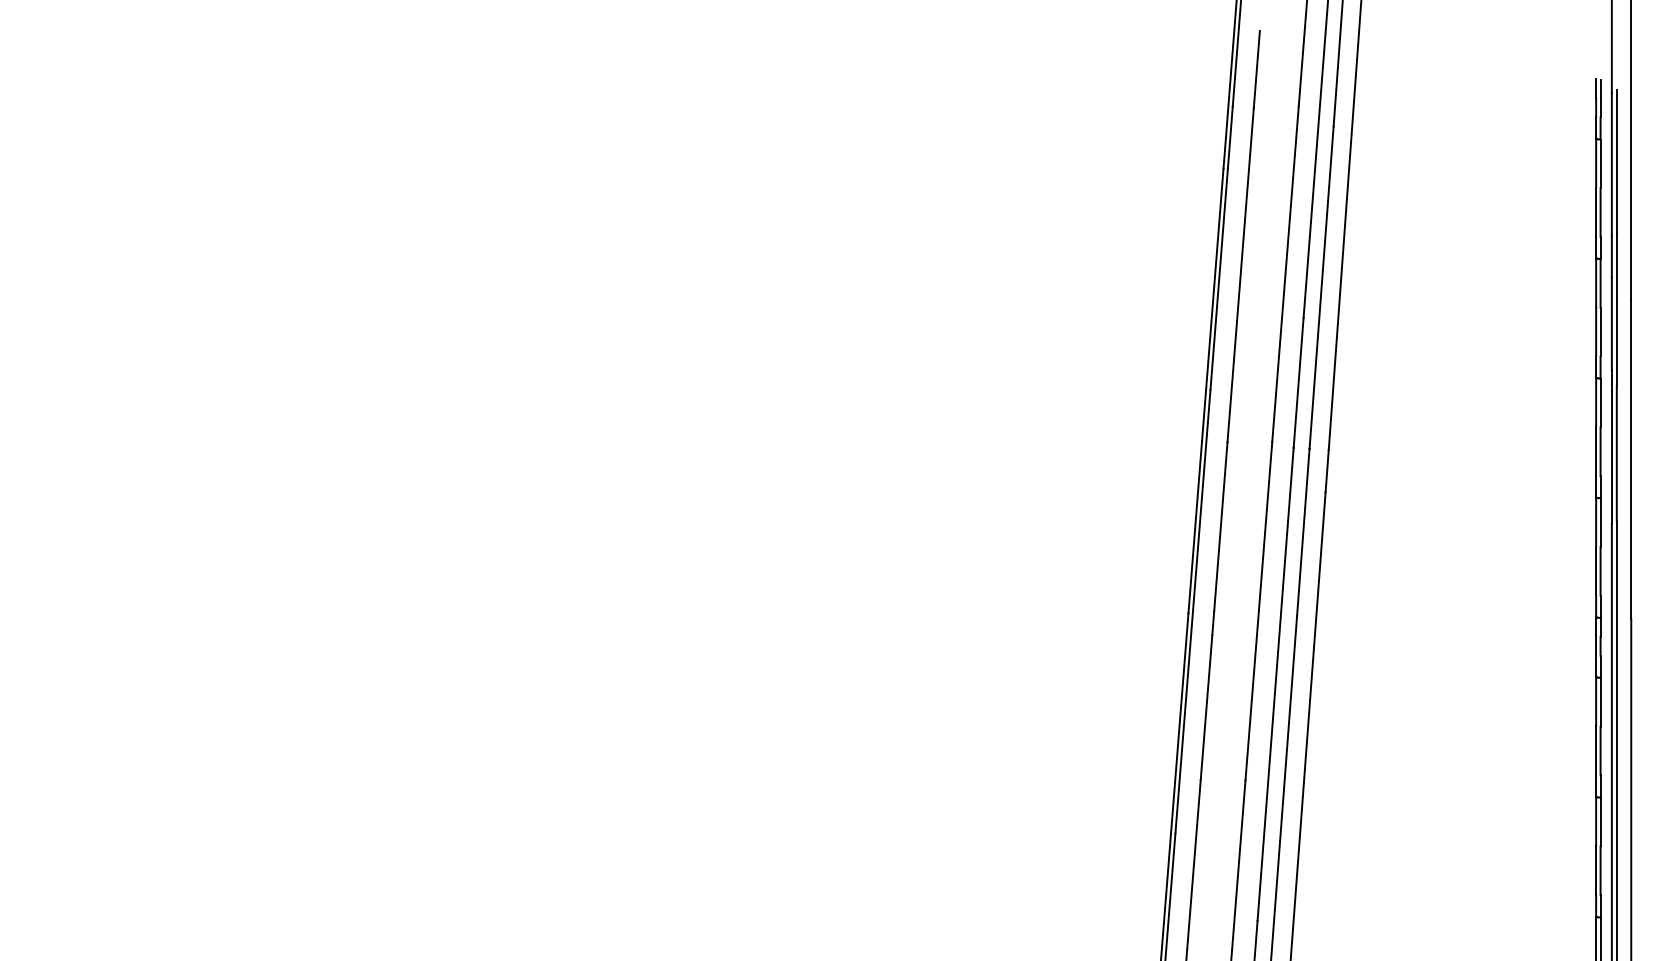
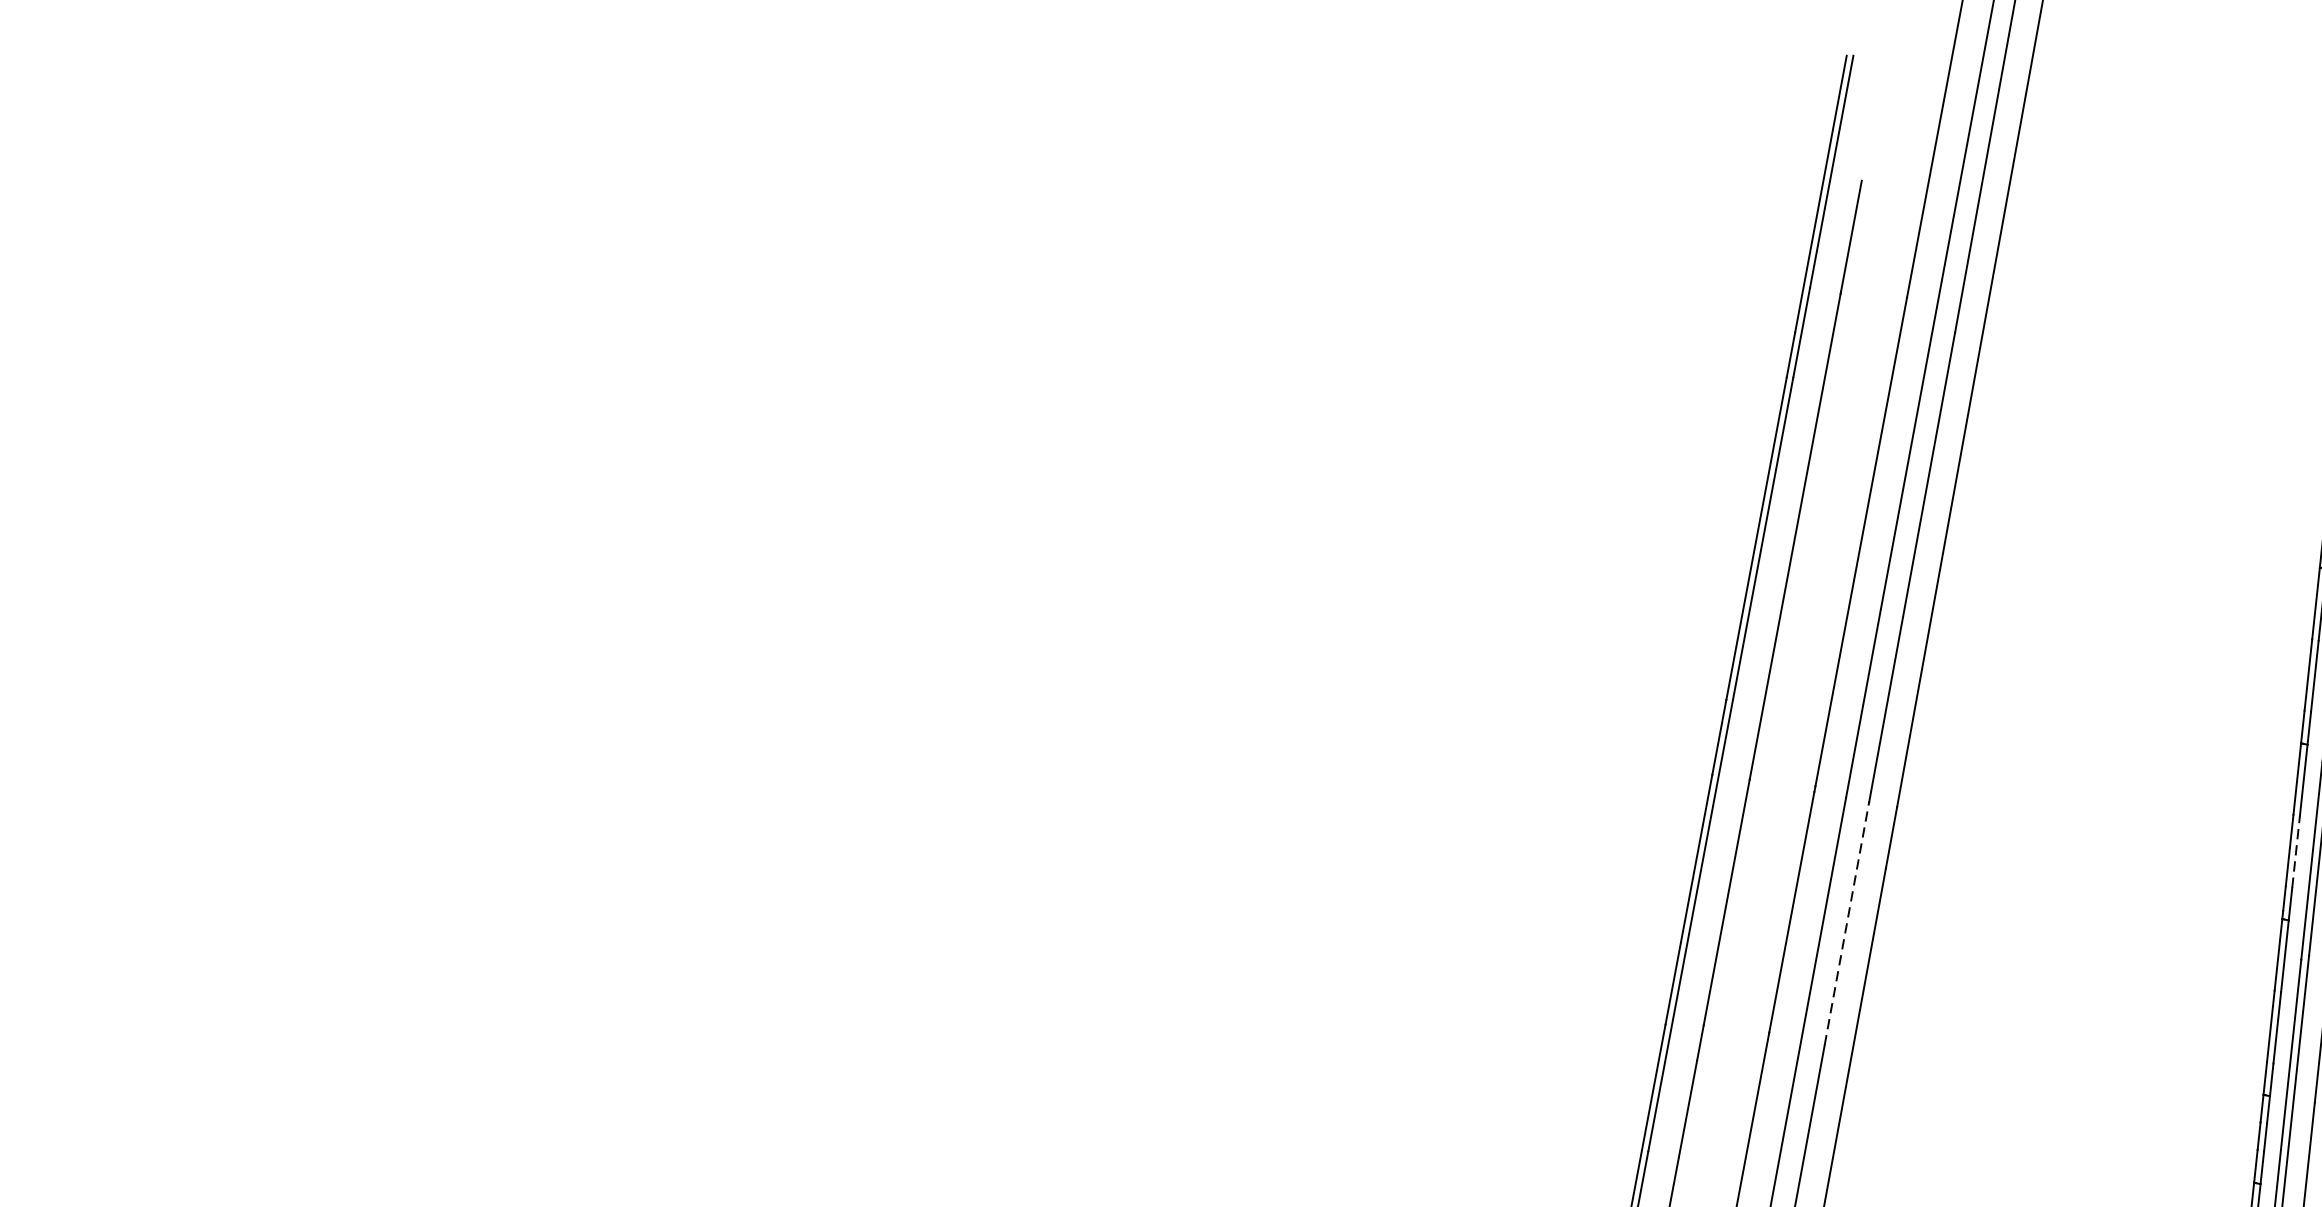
line: (1600, 451) -> (2295, 851), solid -> dashed
line: (1303, 532) -> (1847, 924), solid -> dashed

